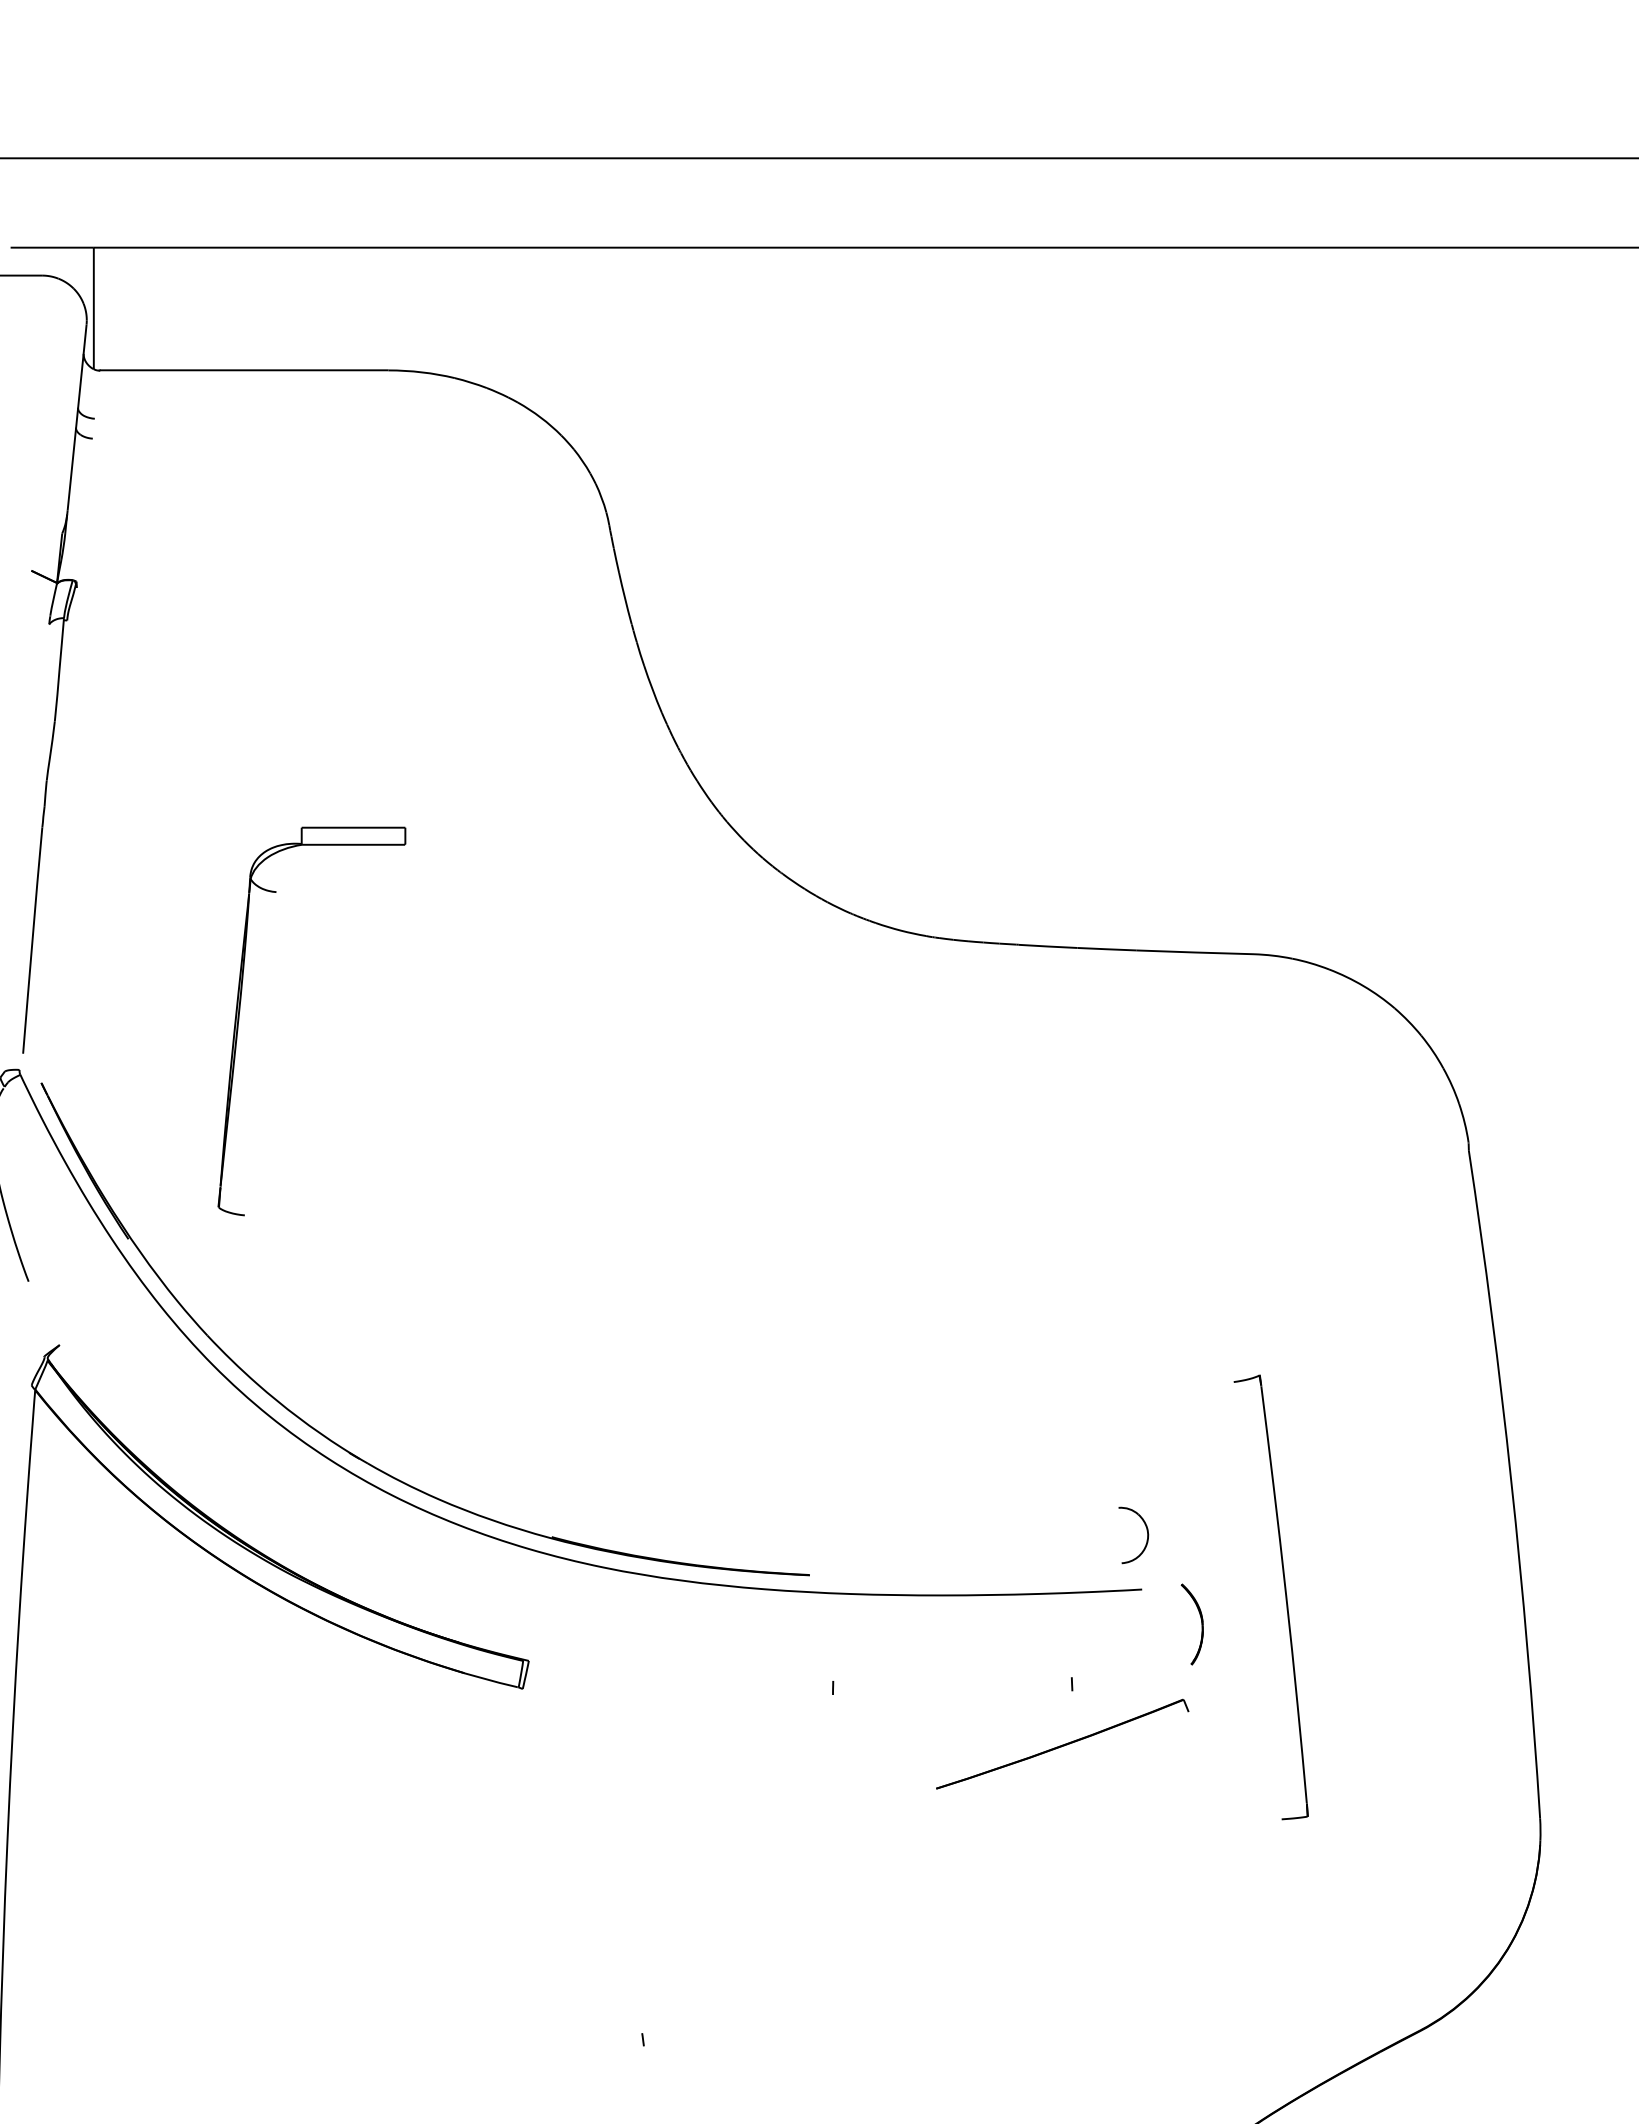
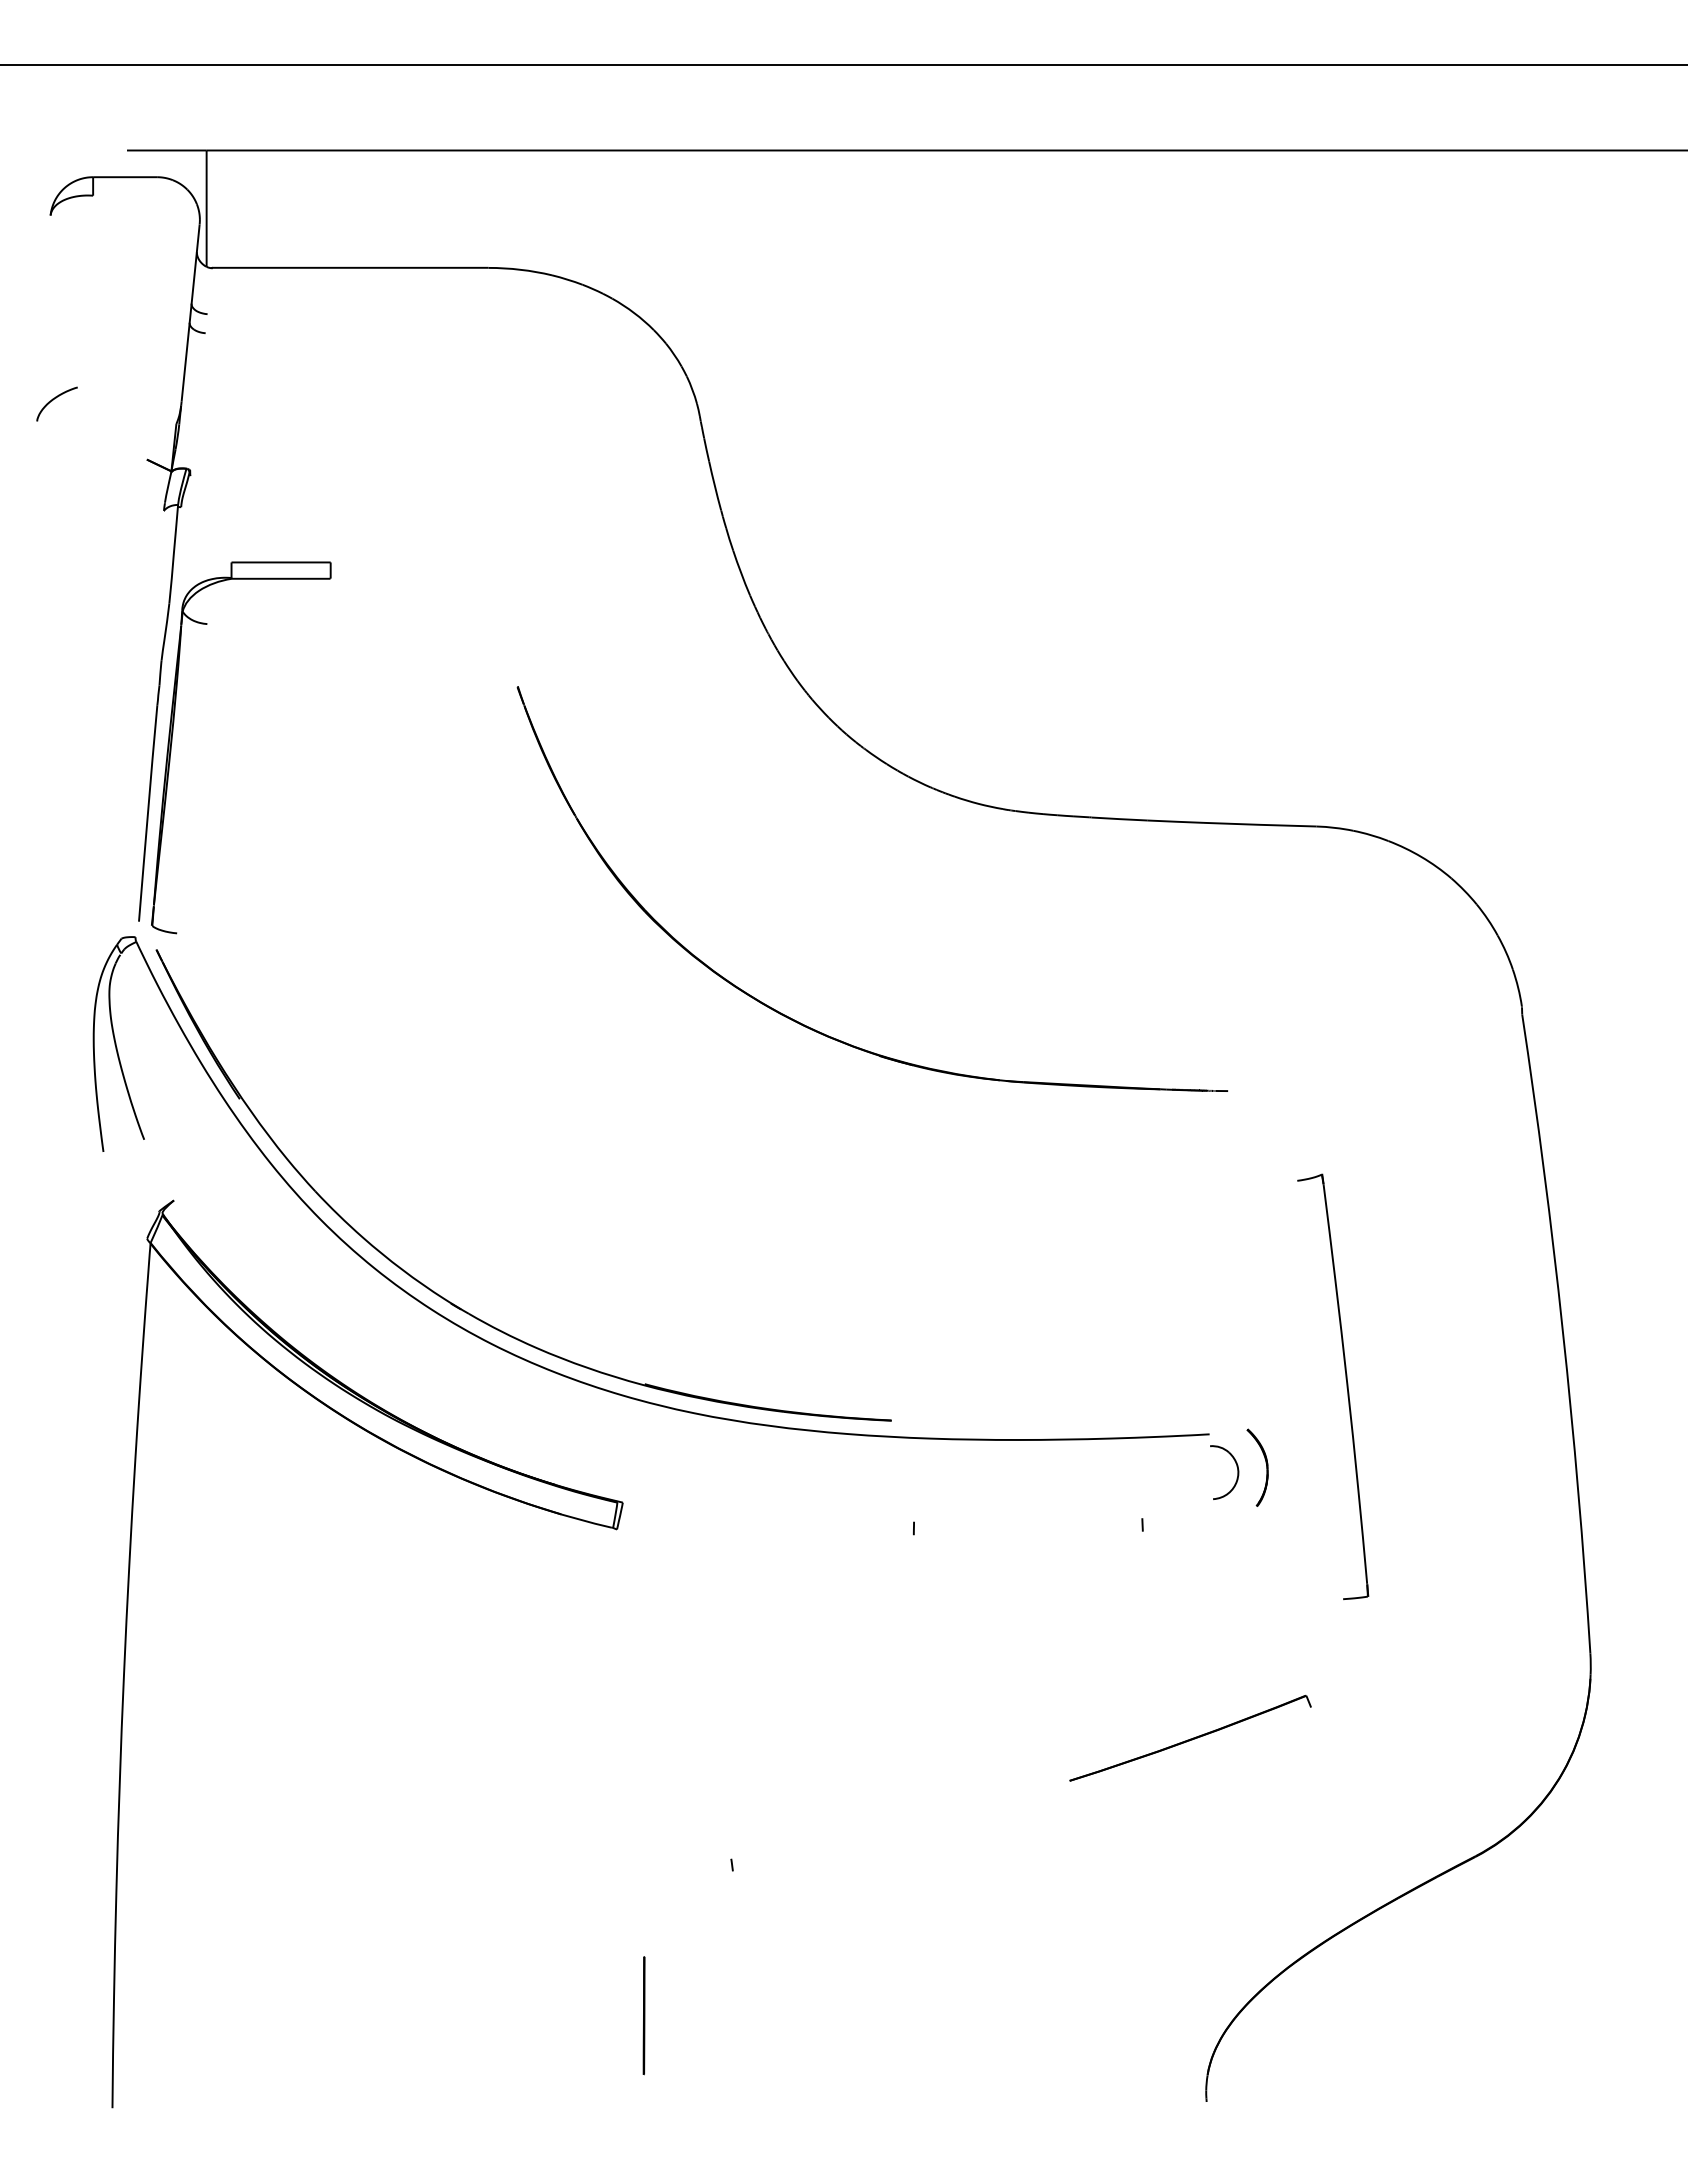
part: (240, 1015) -> (172, 742), moved
part: (726, 1164) -> (811, 1027), added
part: (1147, 1535) -> (1237, 1472), moved
part: (1285, 1597) -> (1346, 1386), moved
part: (1062, 1744) -> (1190, 1738), moved

